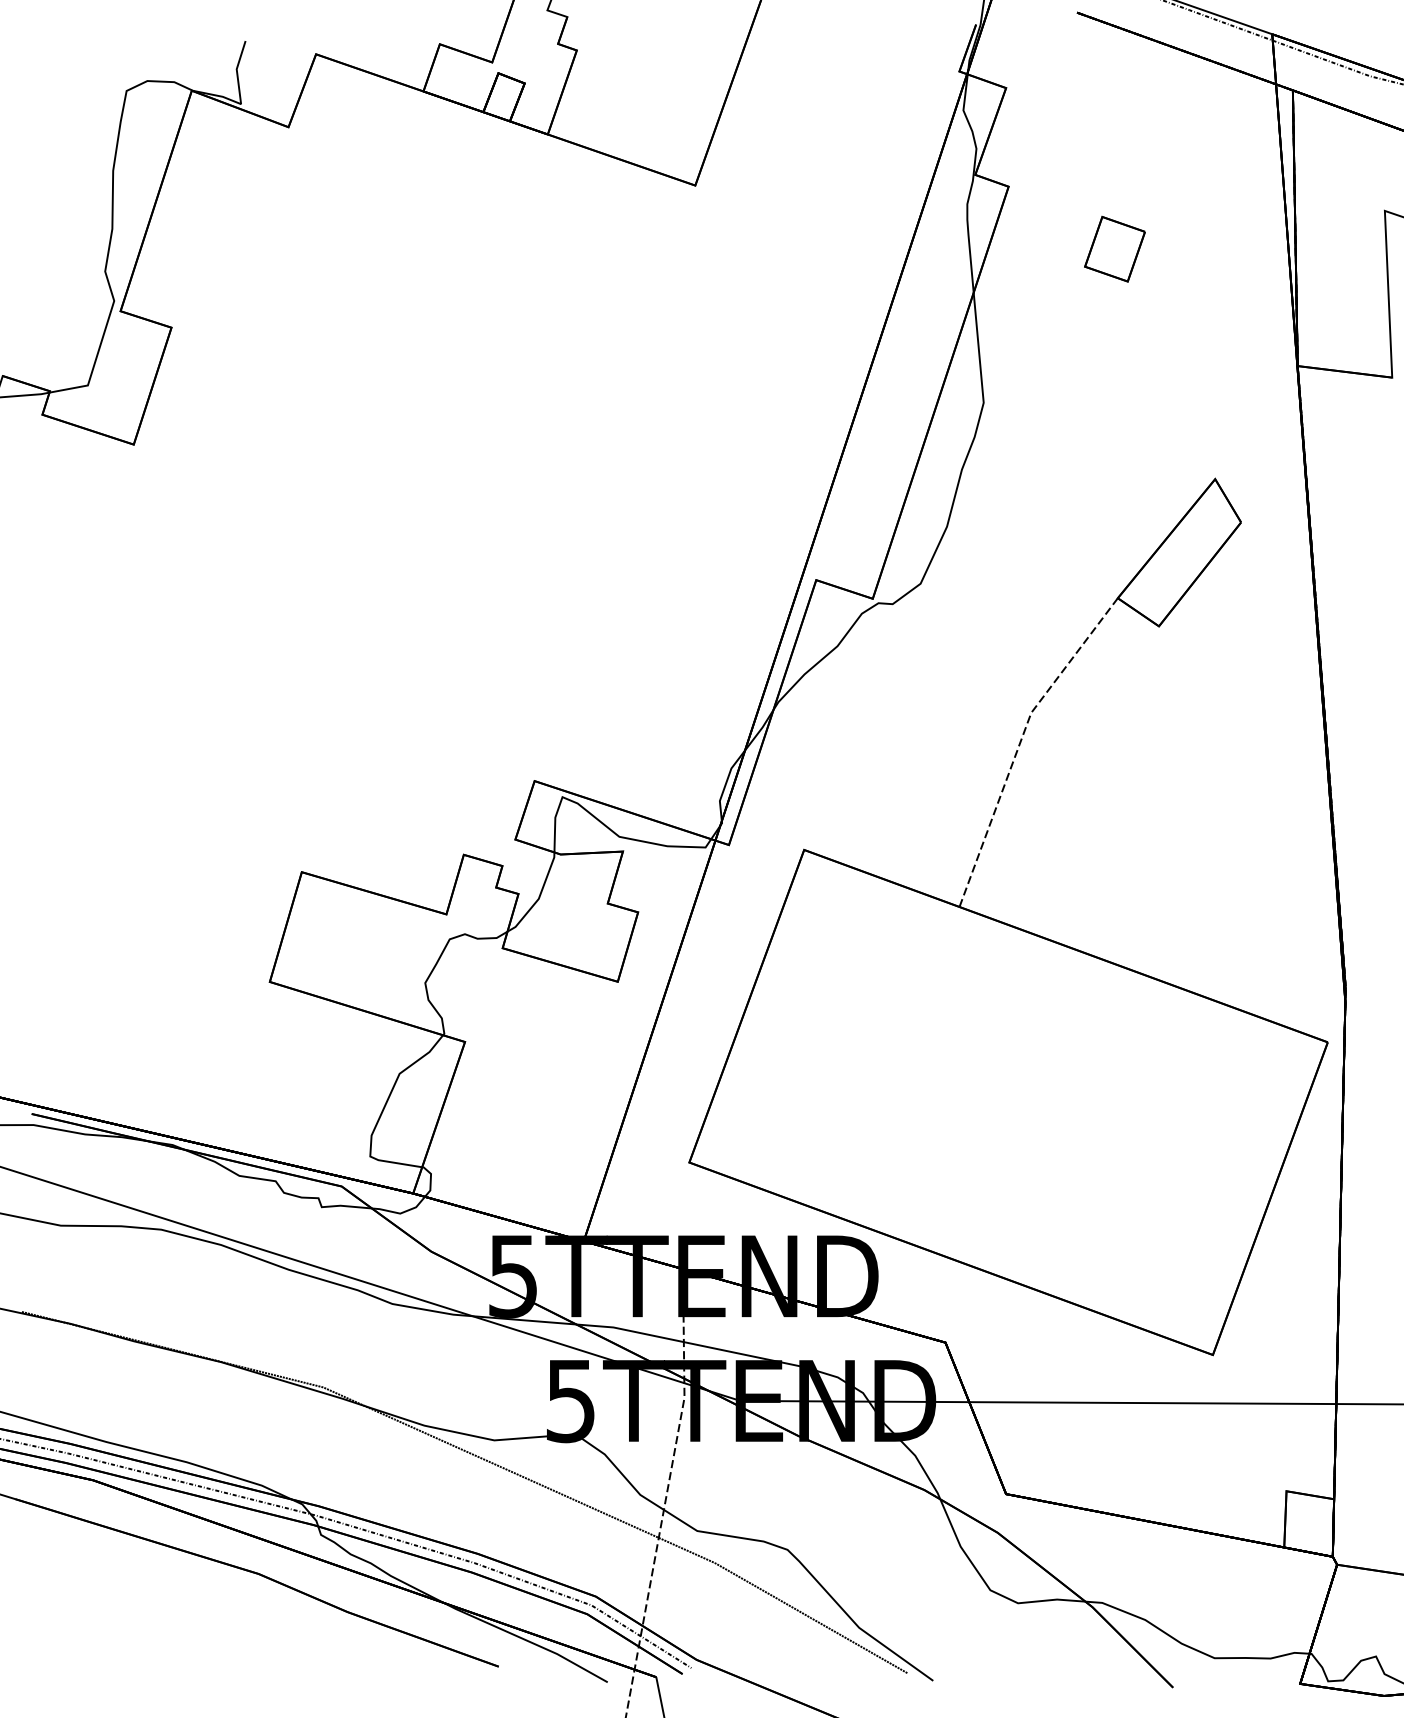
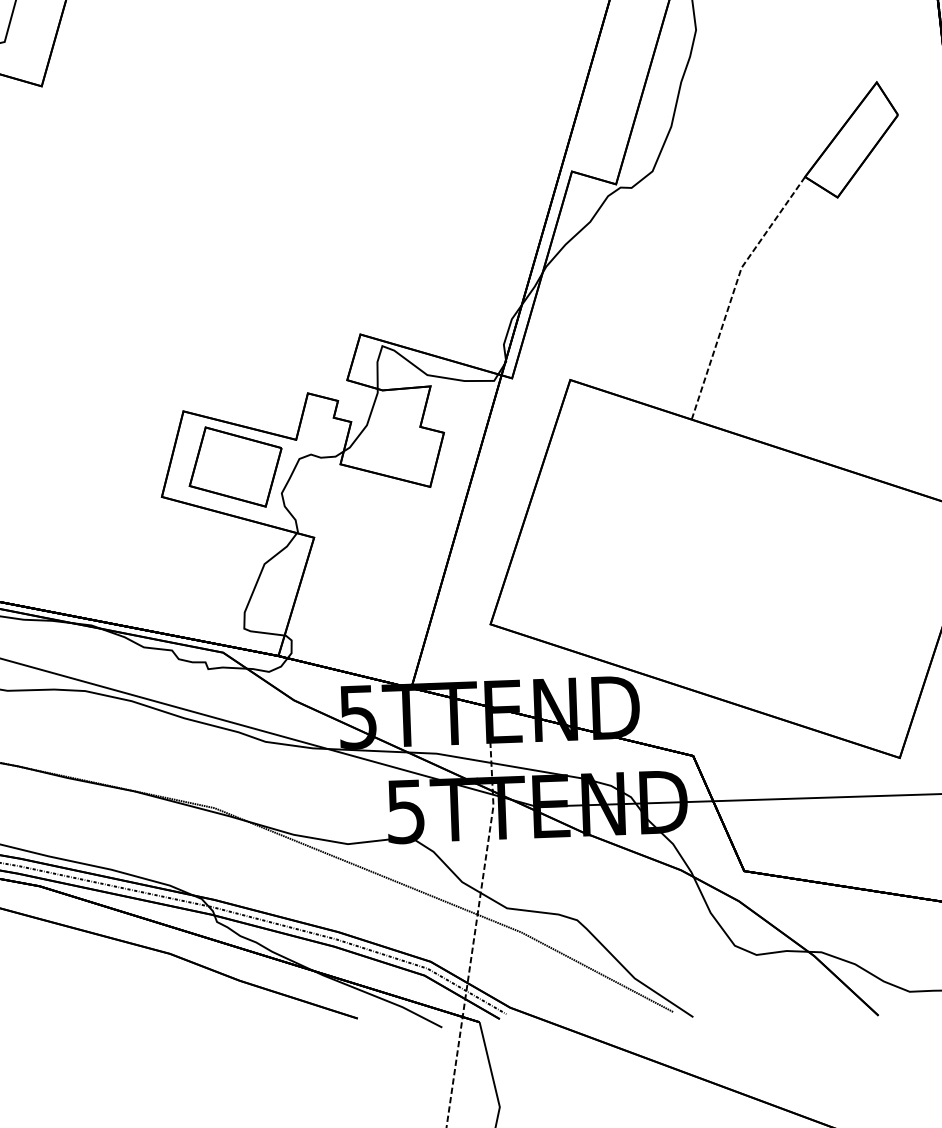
part: (366, 946) -> (235, 466), added

